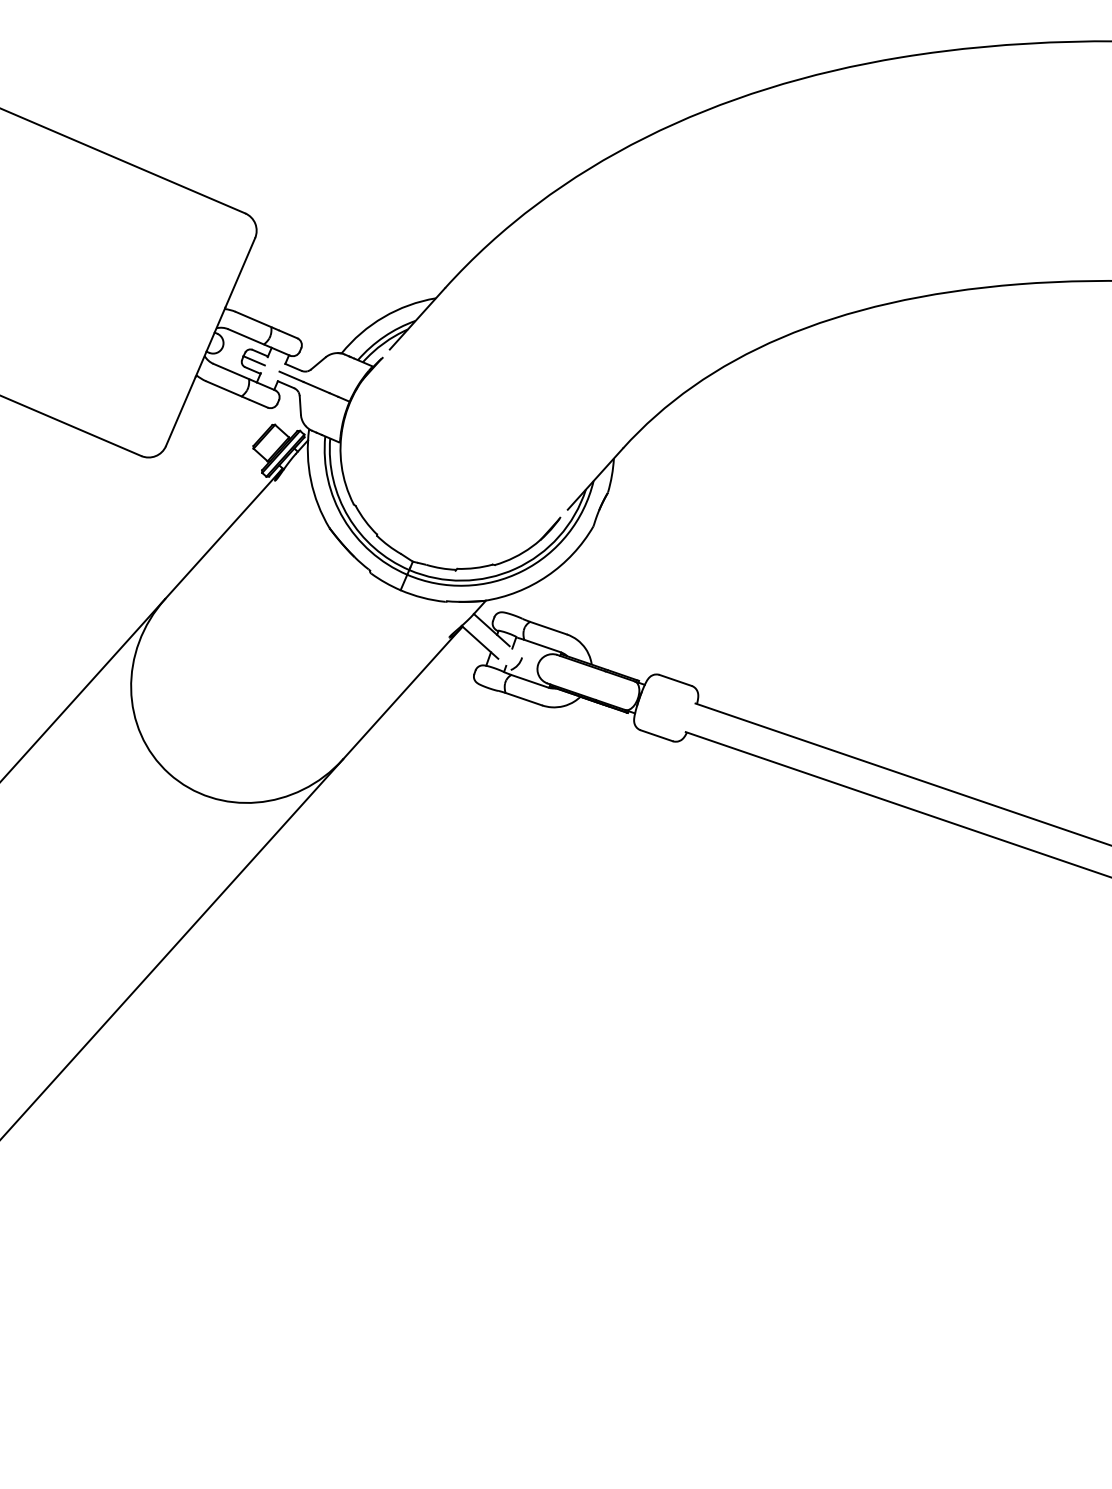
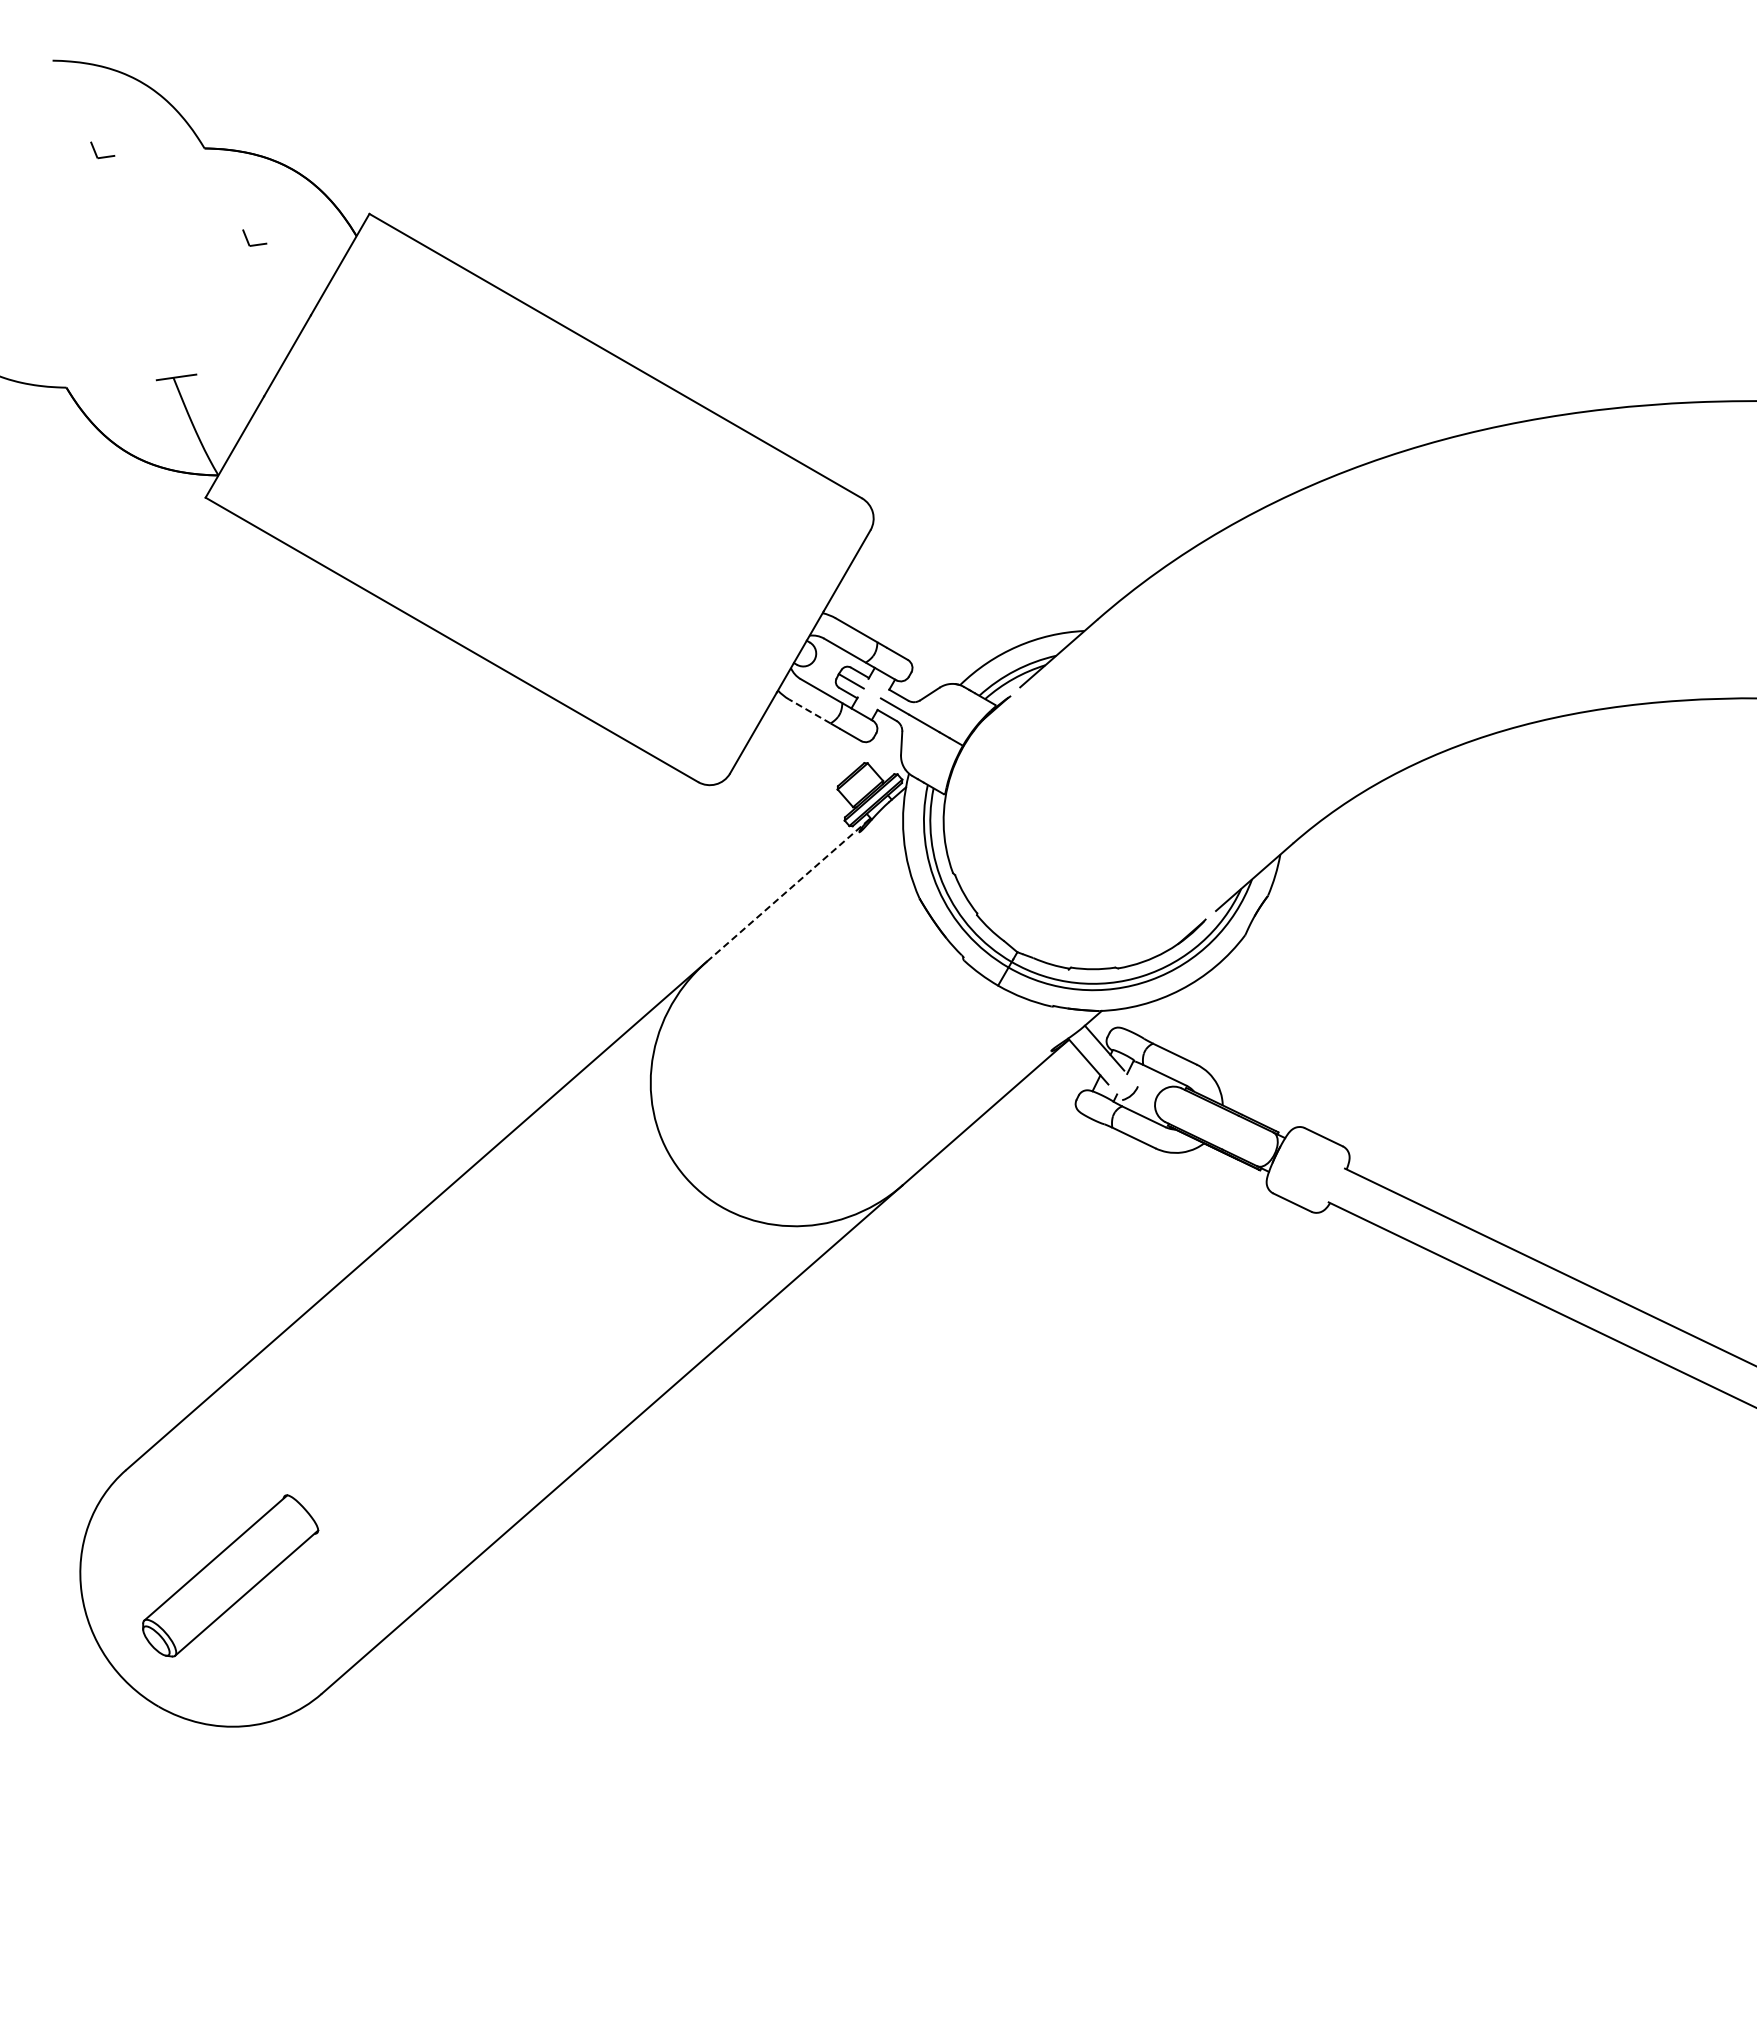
line: (223, 388) -> (809, 711), solid -> dashed
line: (223, 533) -> (788, 889), solid -> dashed

